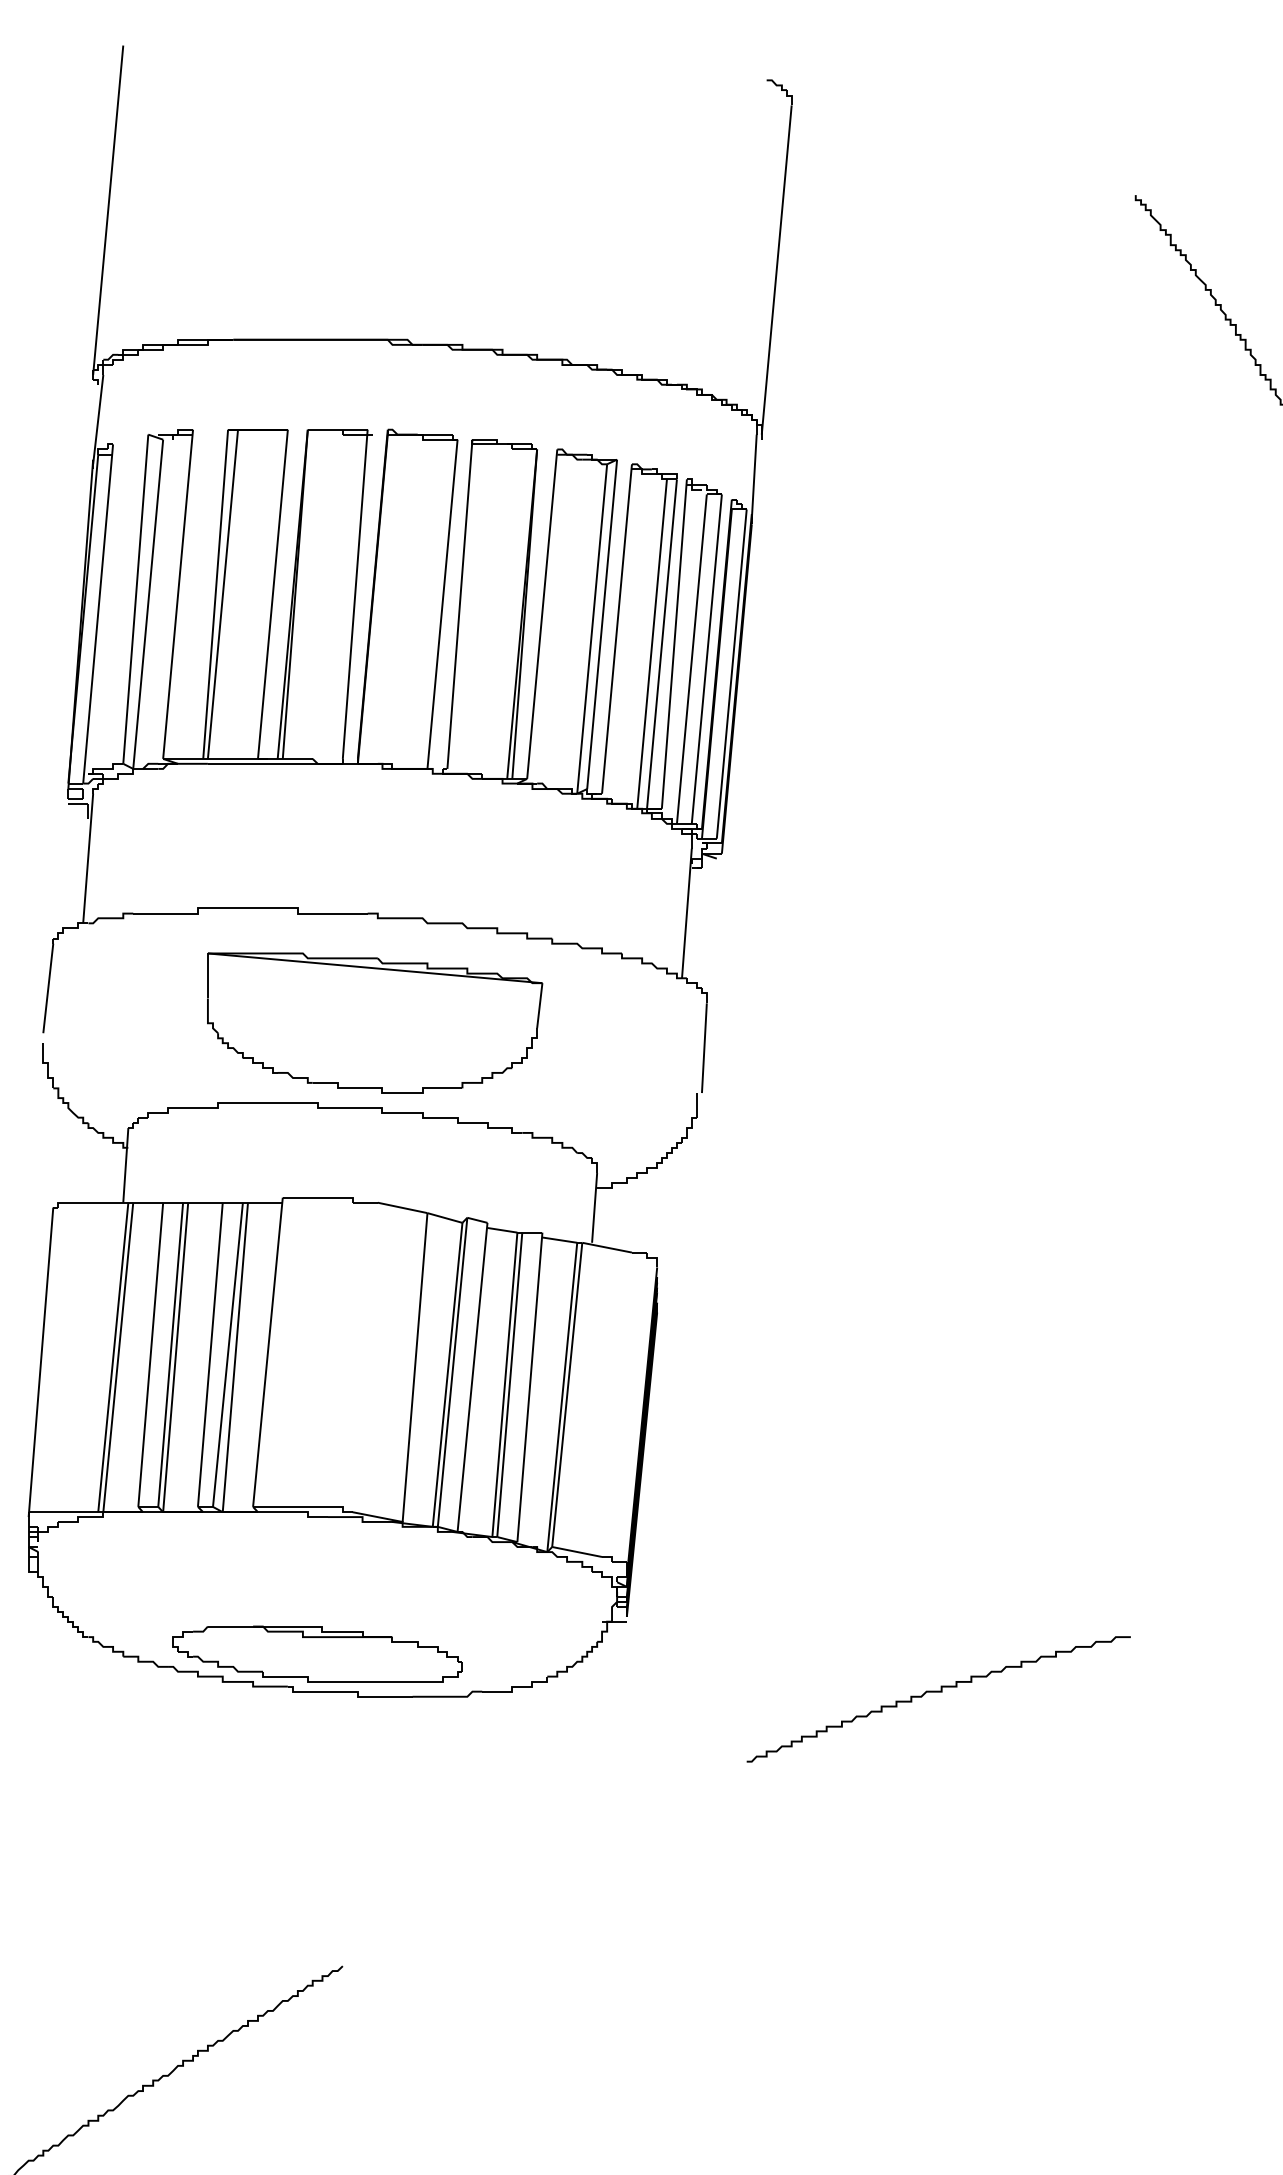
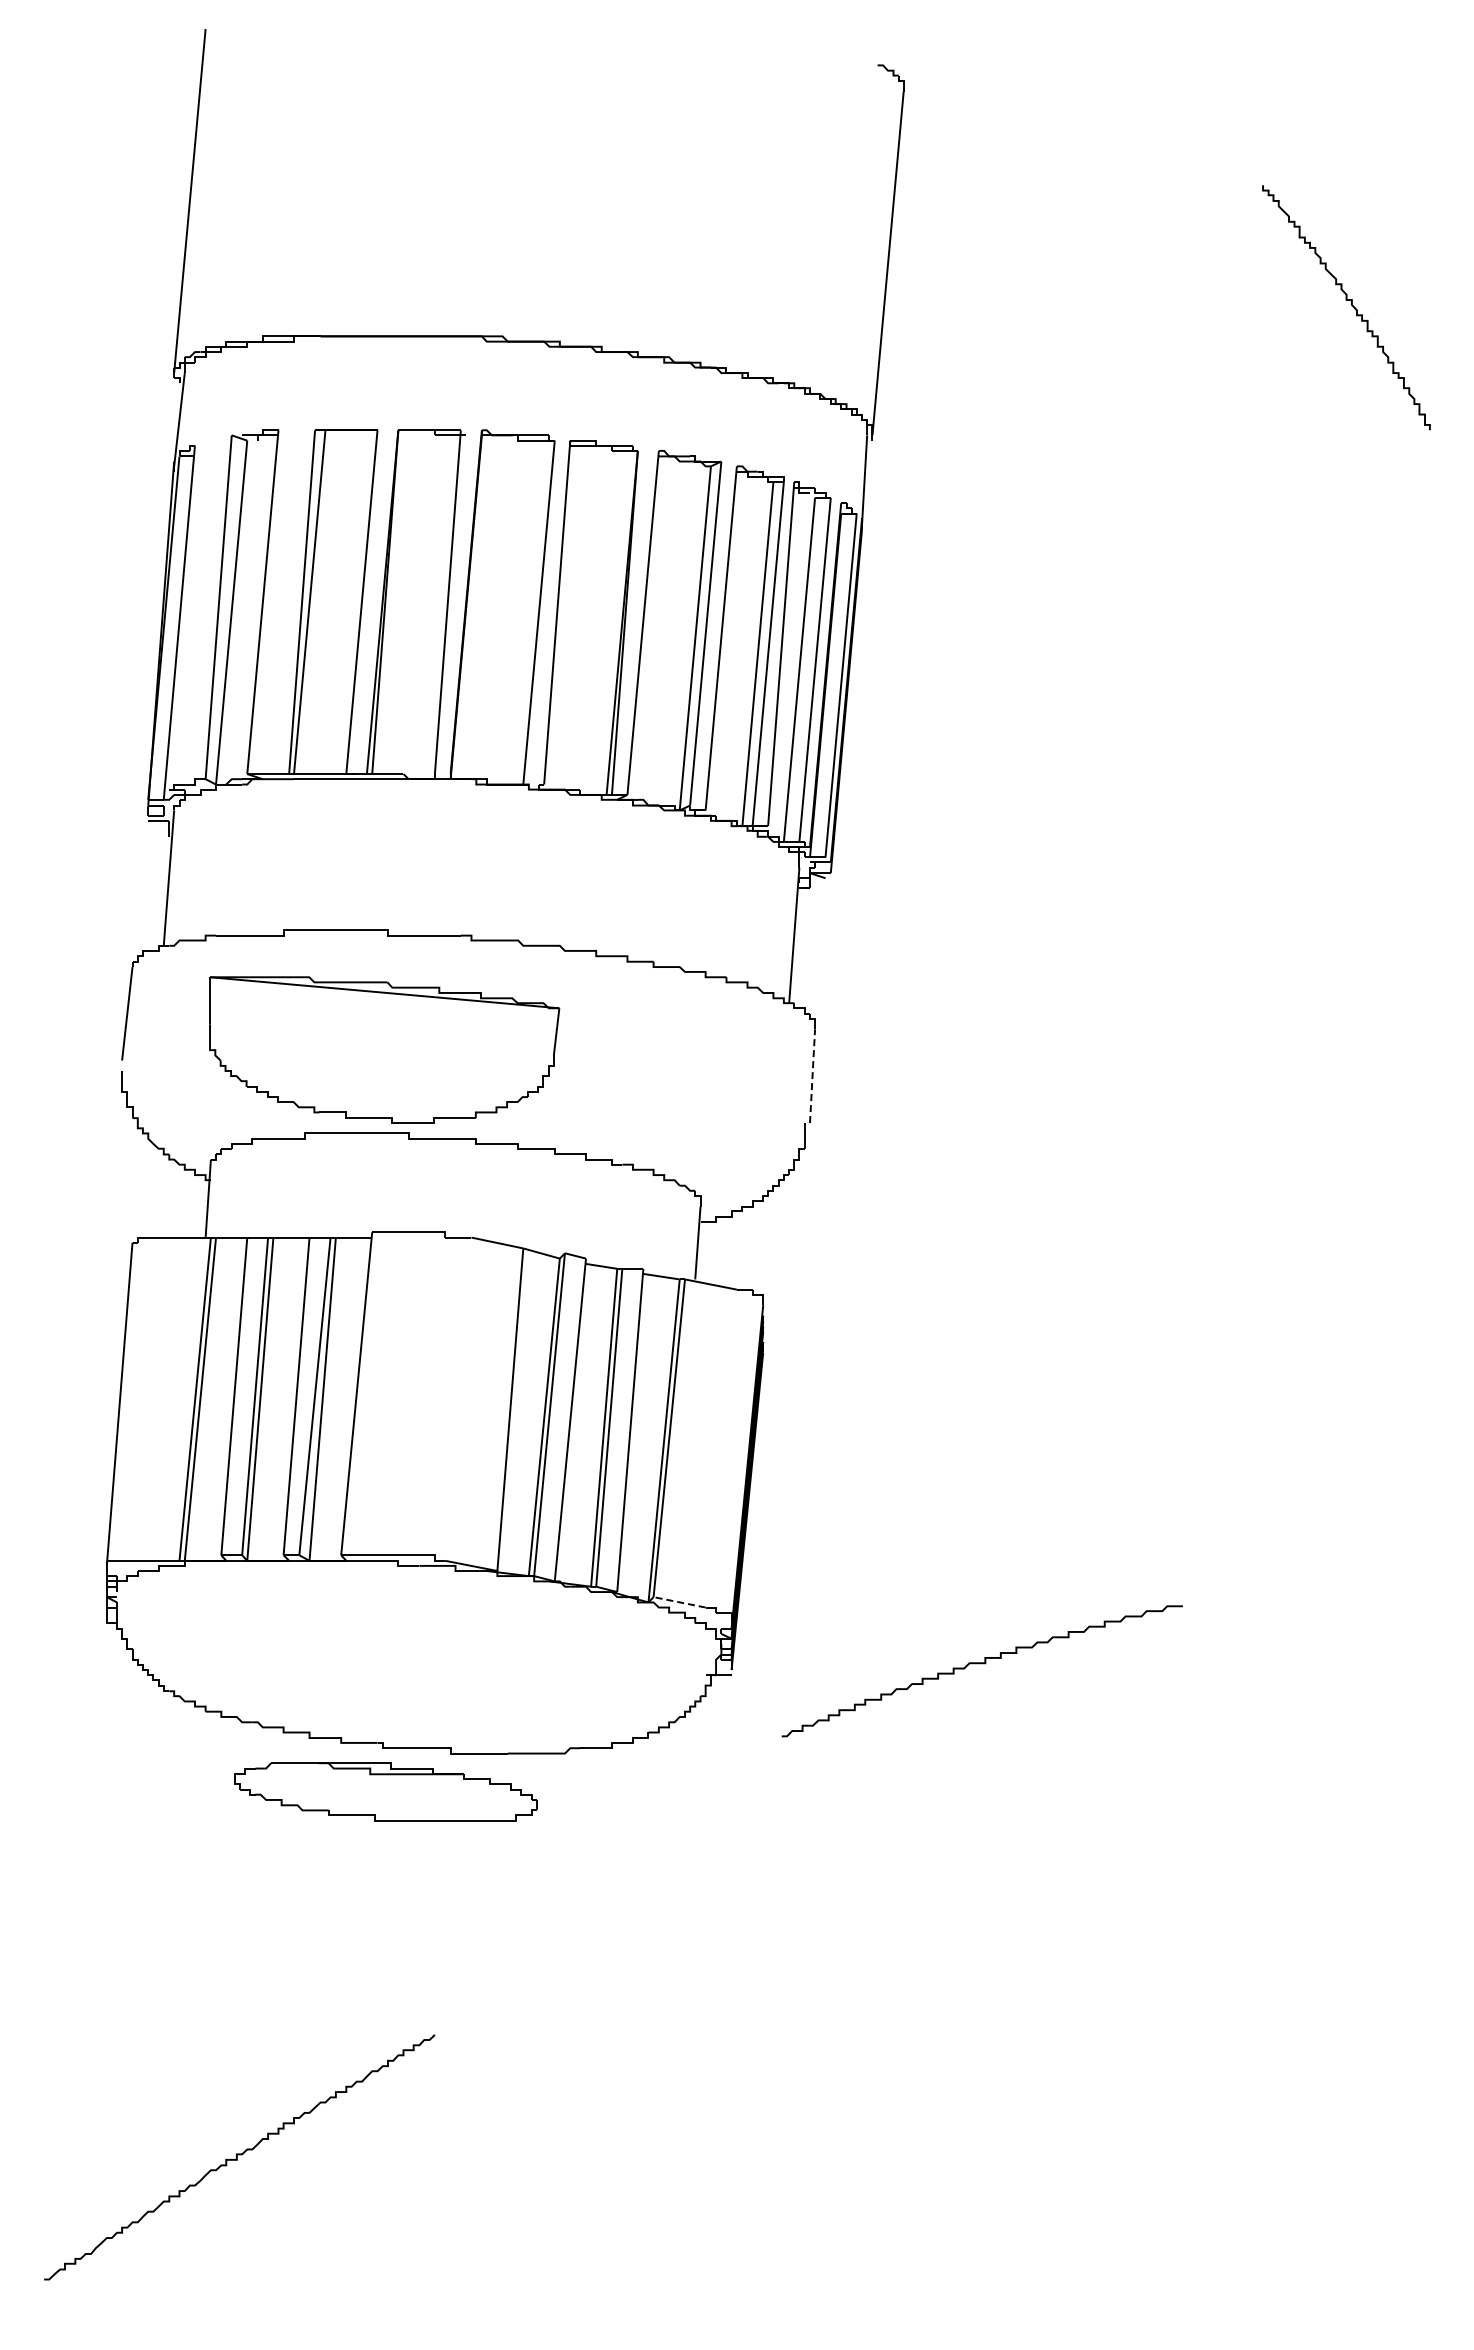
part: (374, 1022) -> (384, 1049), moved
line: (704, 1048) -> (812, 1076), solid -> dashed
line: (577, 1552) -> (679, 1602), solid -> dashed
part: (317, 1653) -> (385, 1791), moved
curve: (937, 1692) -> (981, 1664), moved

